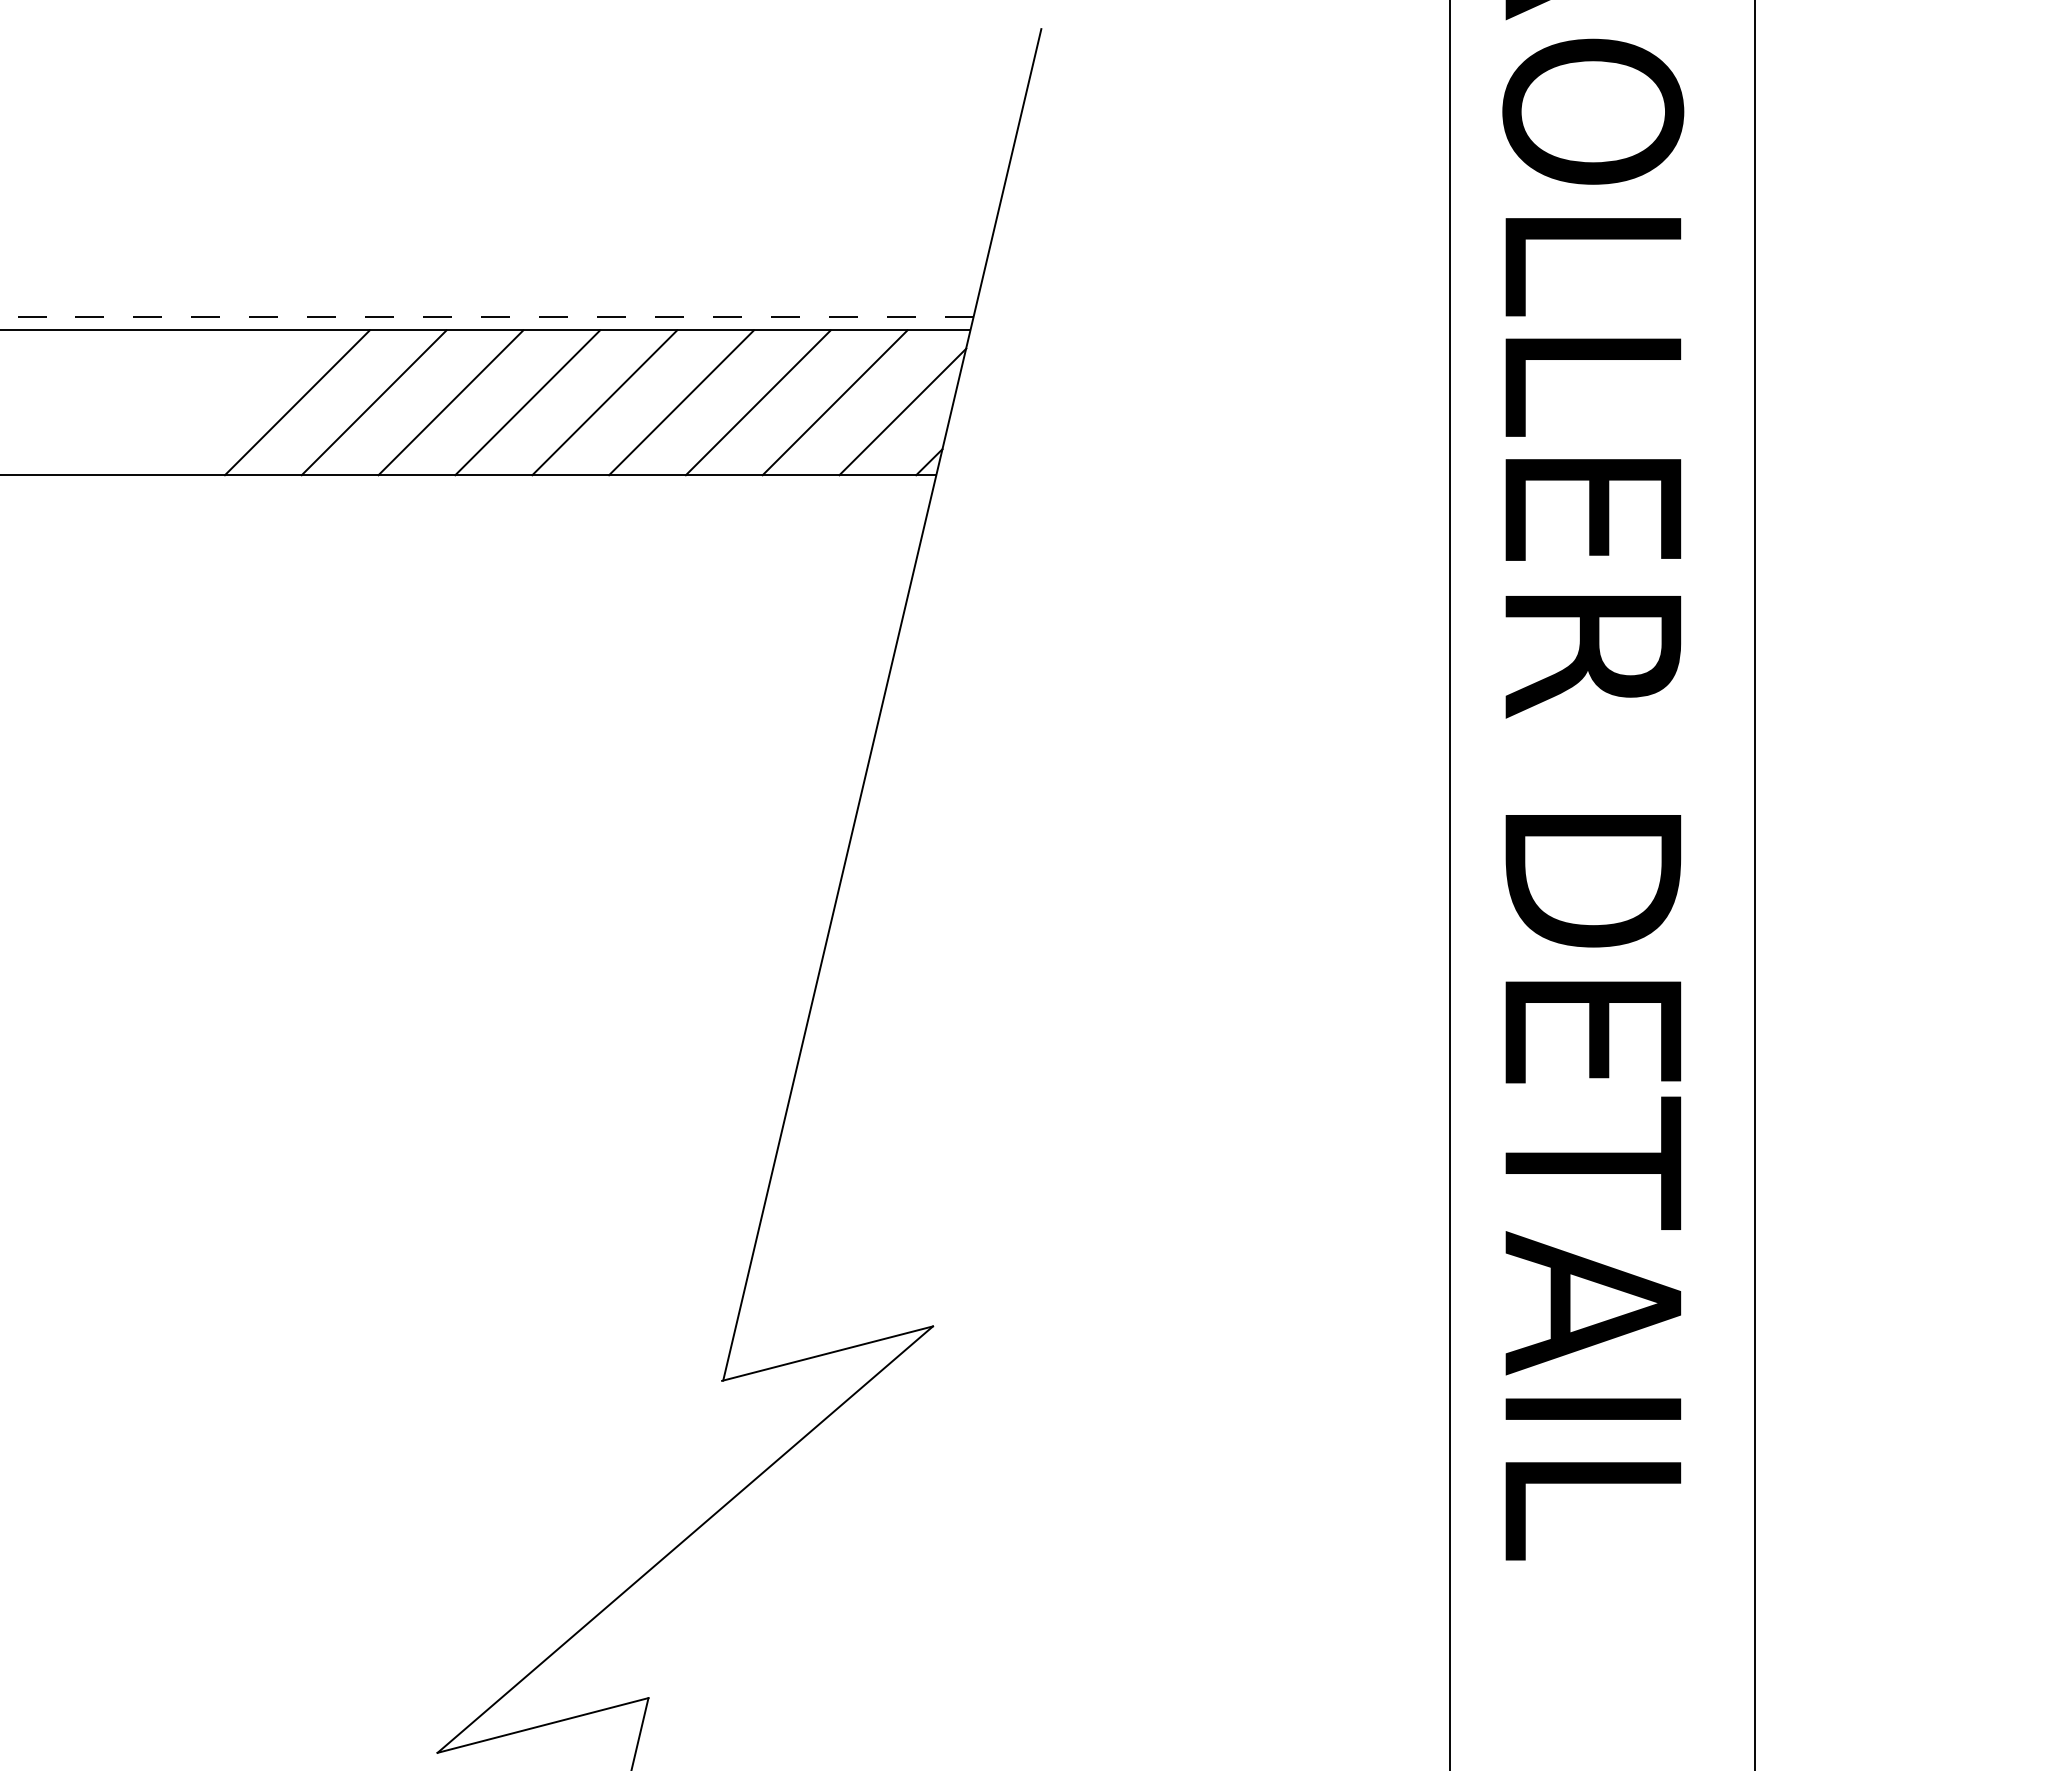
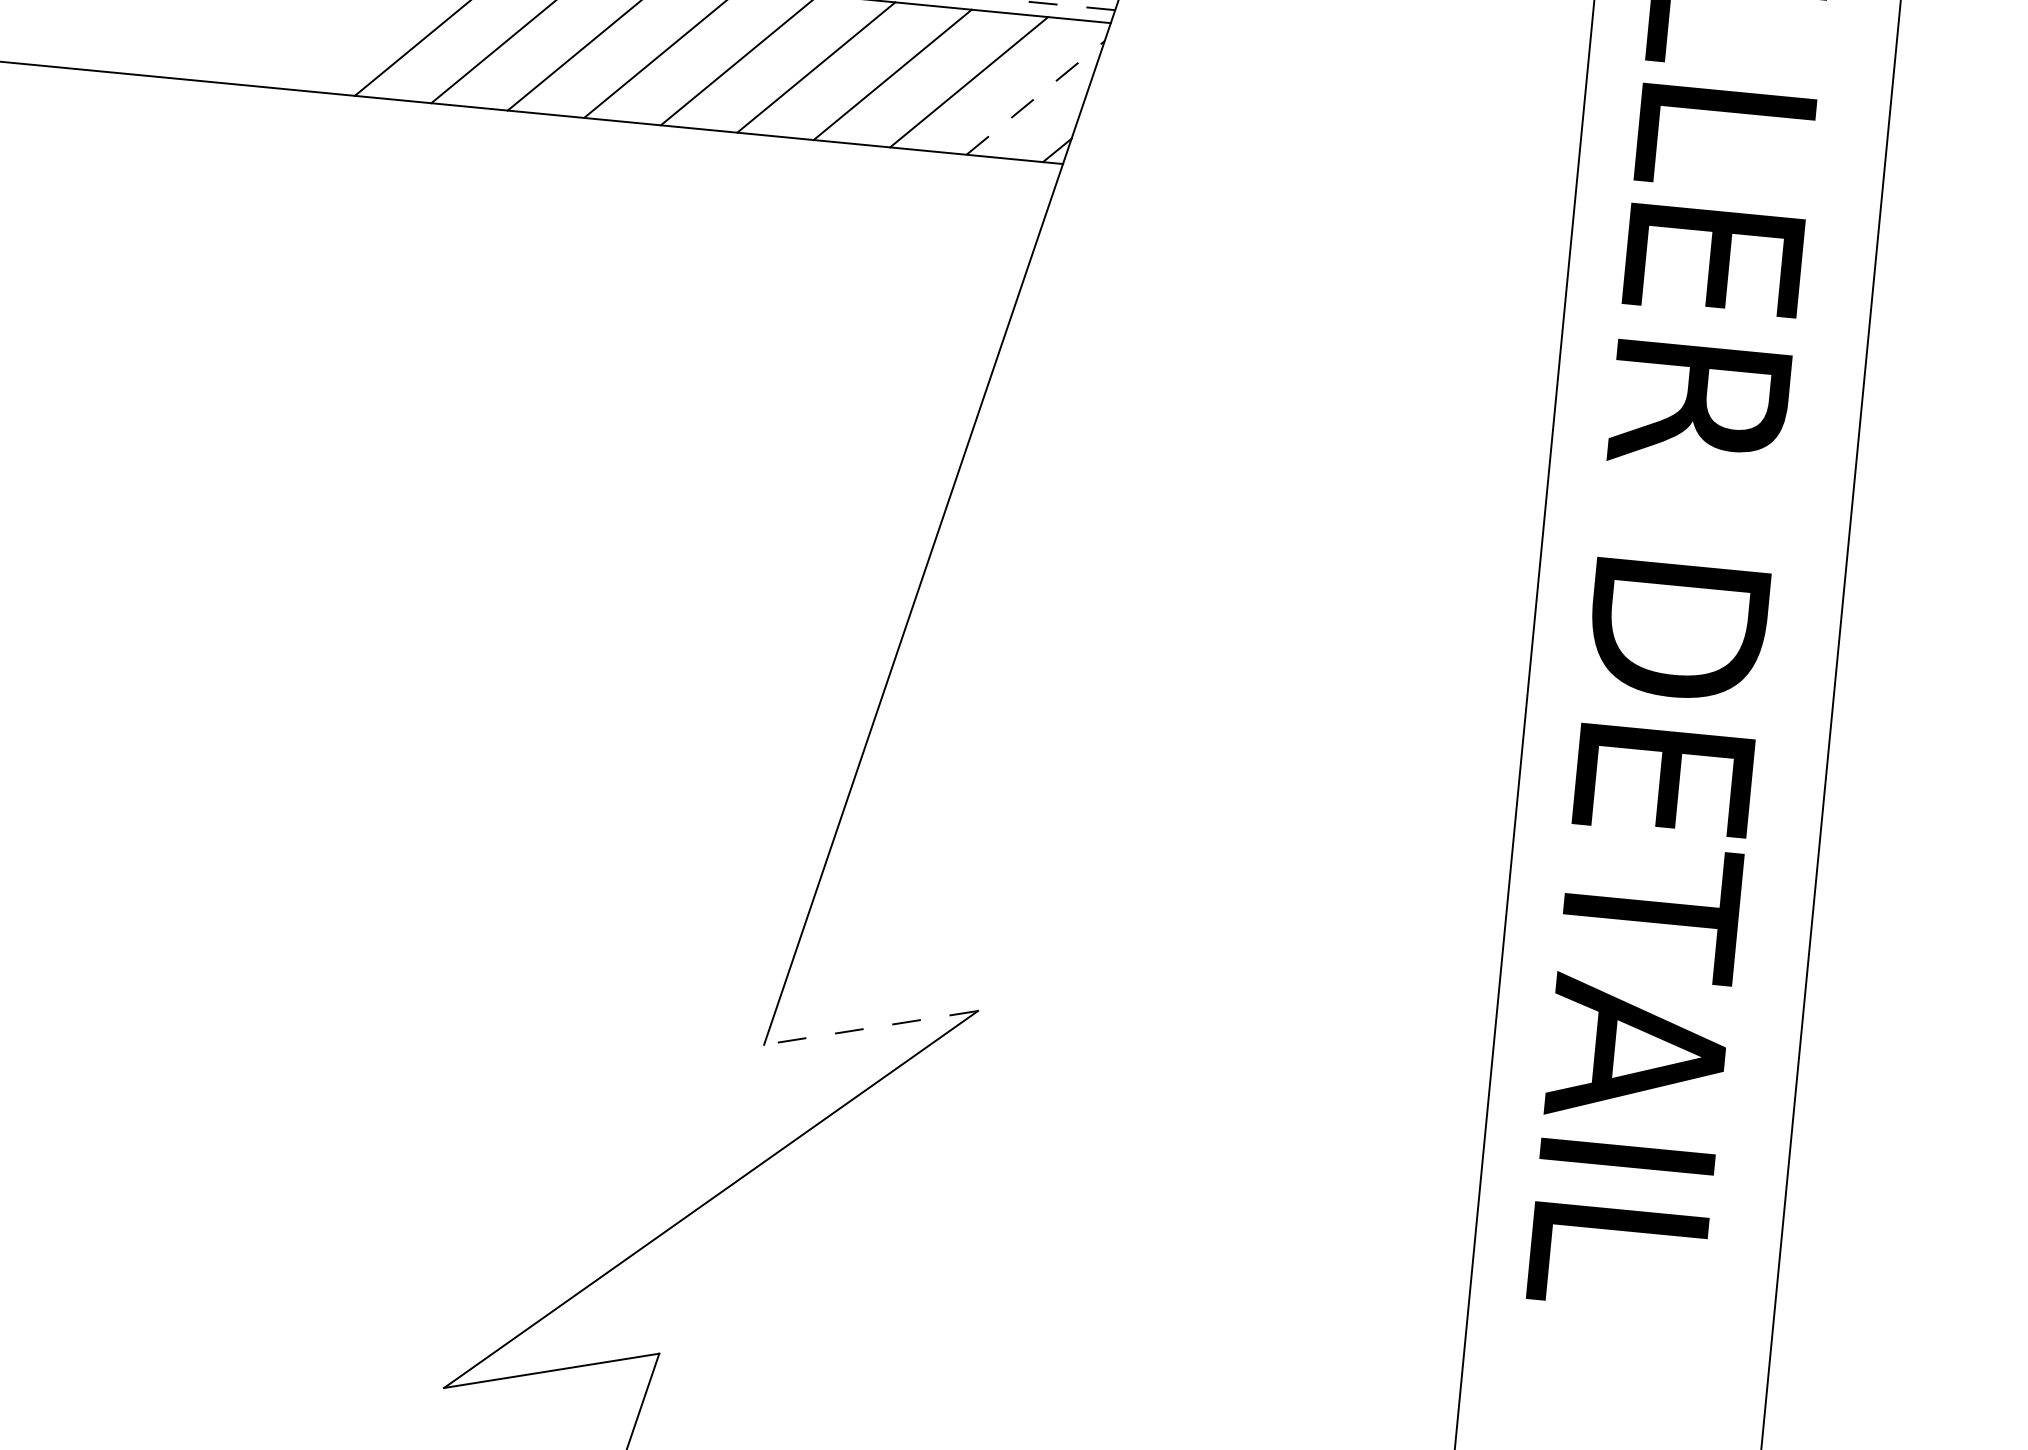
line: (902, 411) -> (1035, 97), solid -> dashed
line: (827, 1353) -> (870, 1027), solid -> dashed

